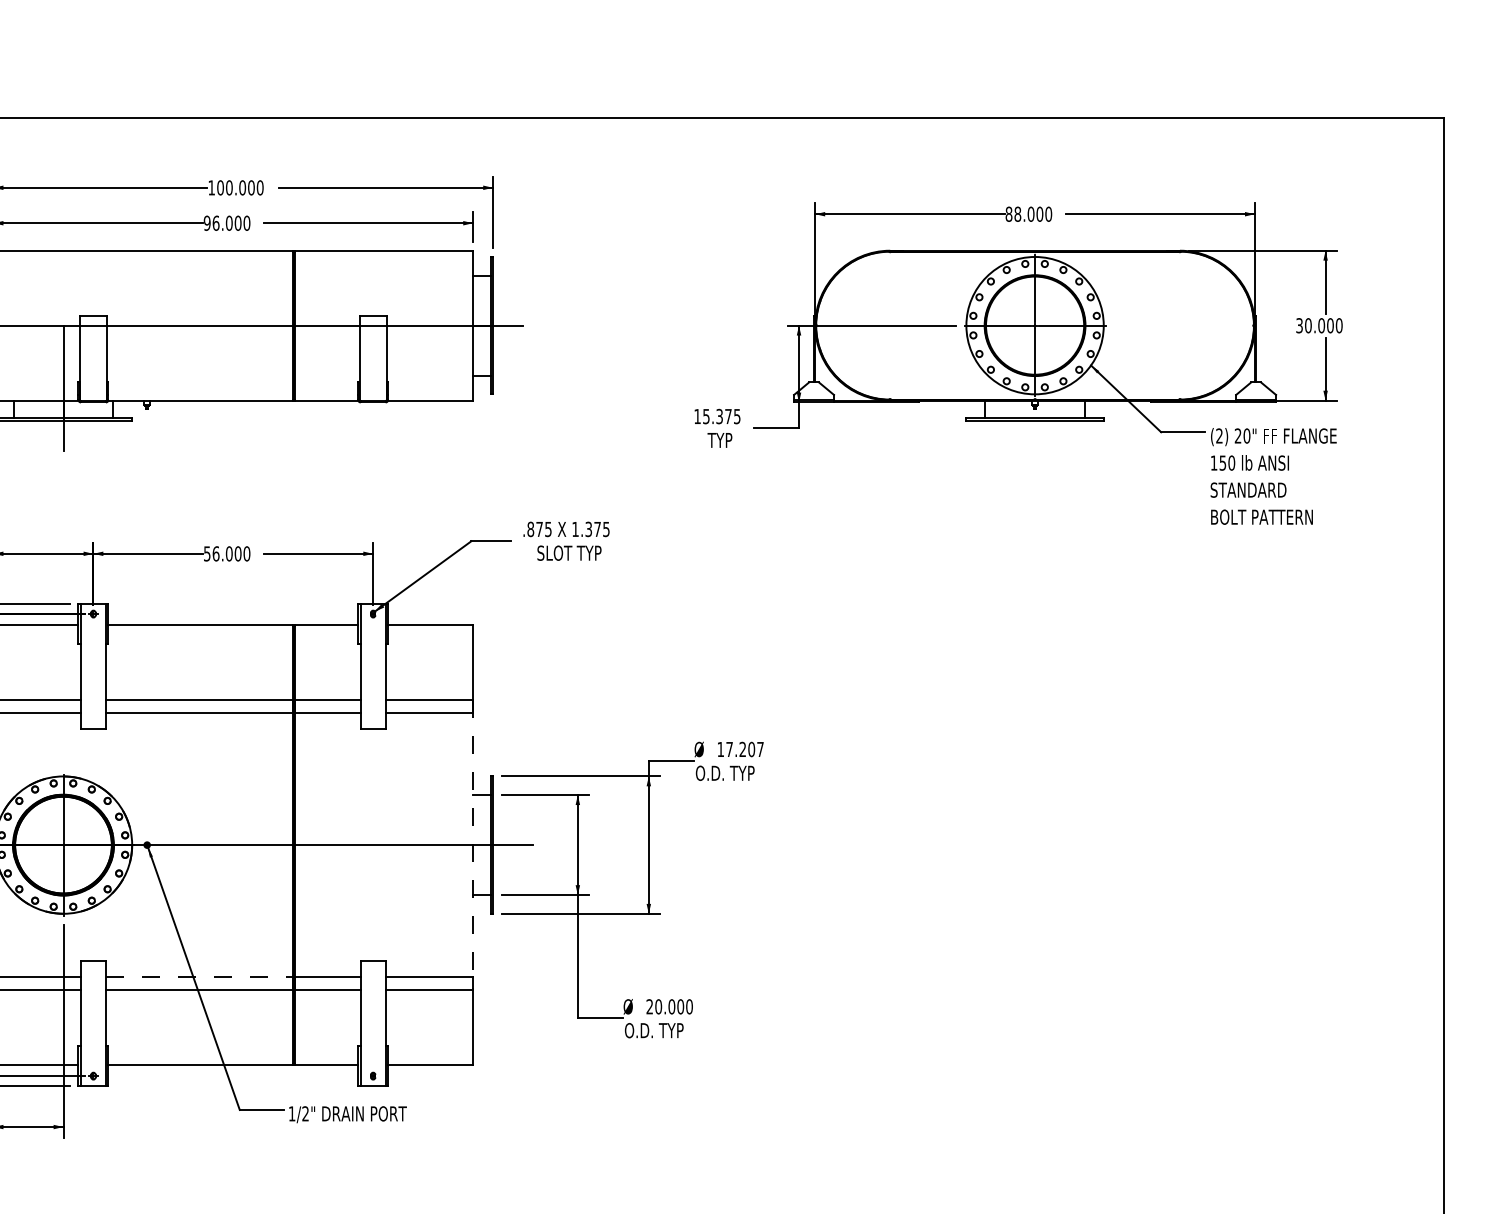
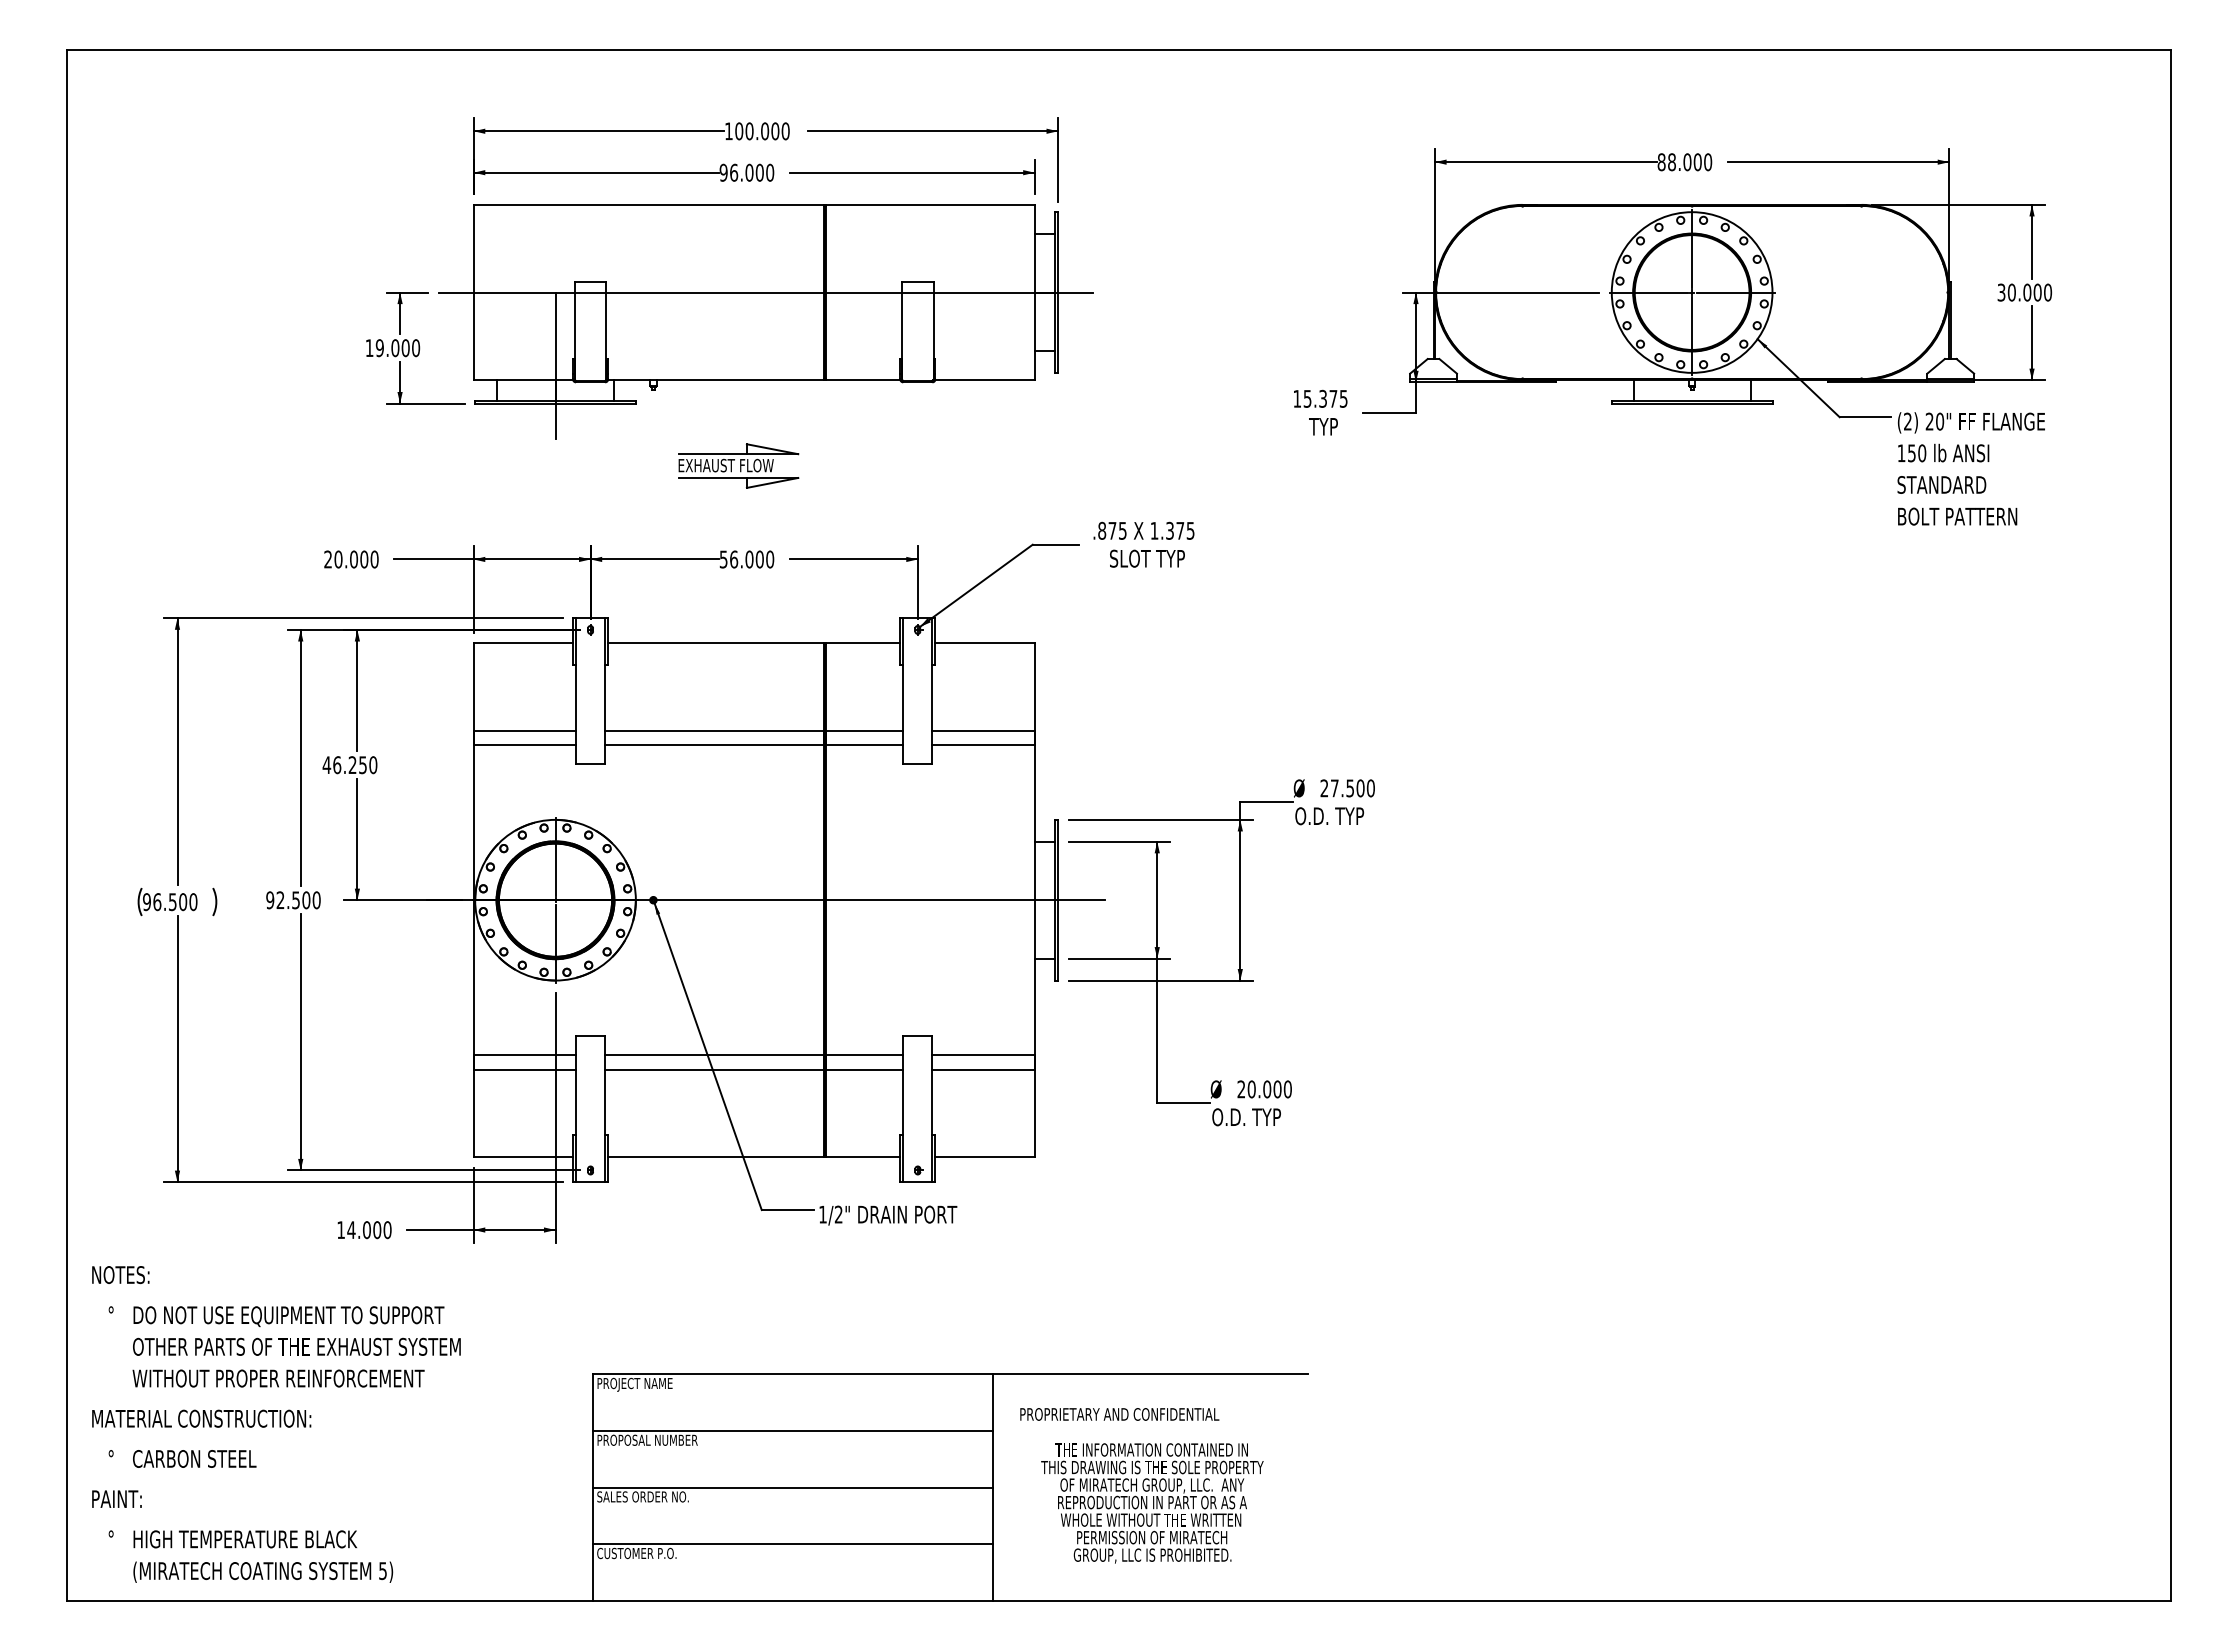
part: (219, 473) -> (738, 465), added
text: (740, 749) -> (1347, 788), 17.207 -> 27.500
line: (472, 845) -> (1034, 900), dashed -> solid
line: (199, 977) -> (714, 1055), dashed -> solid

